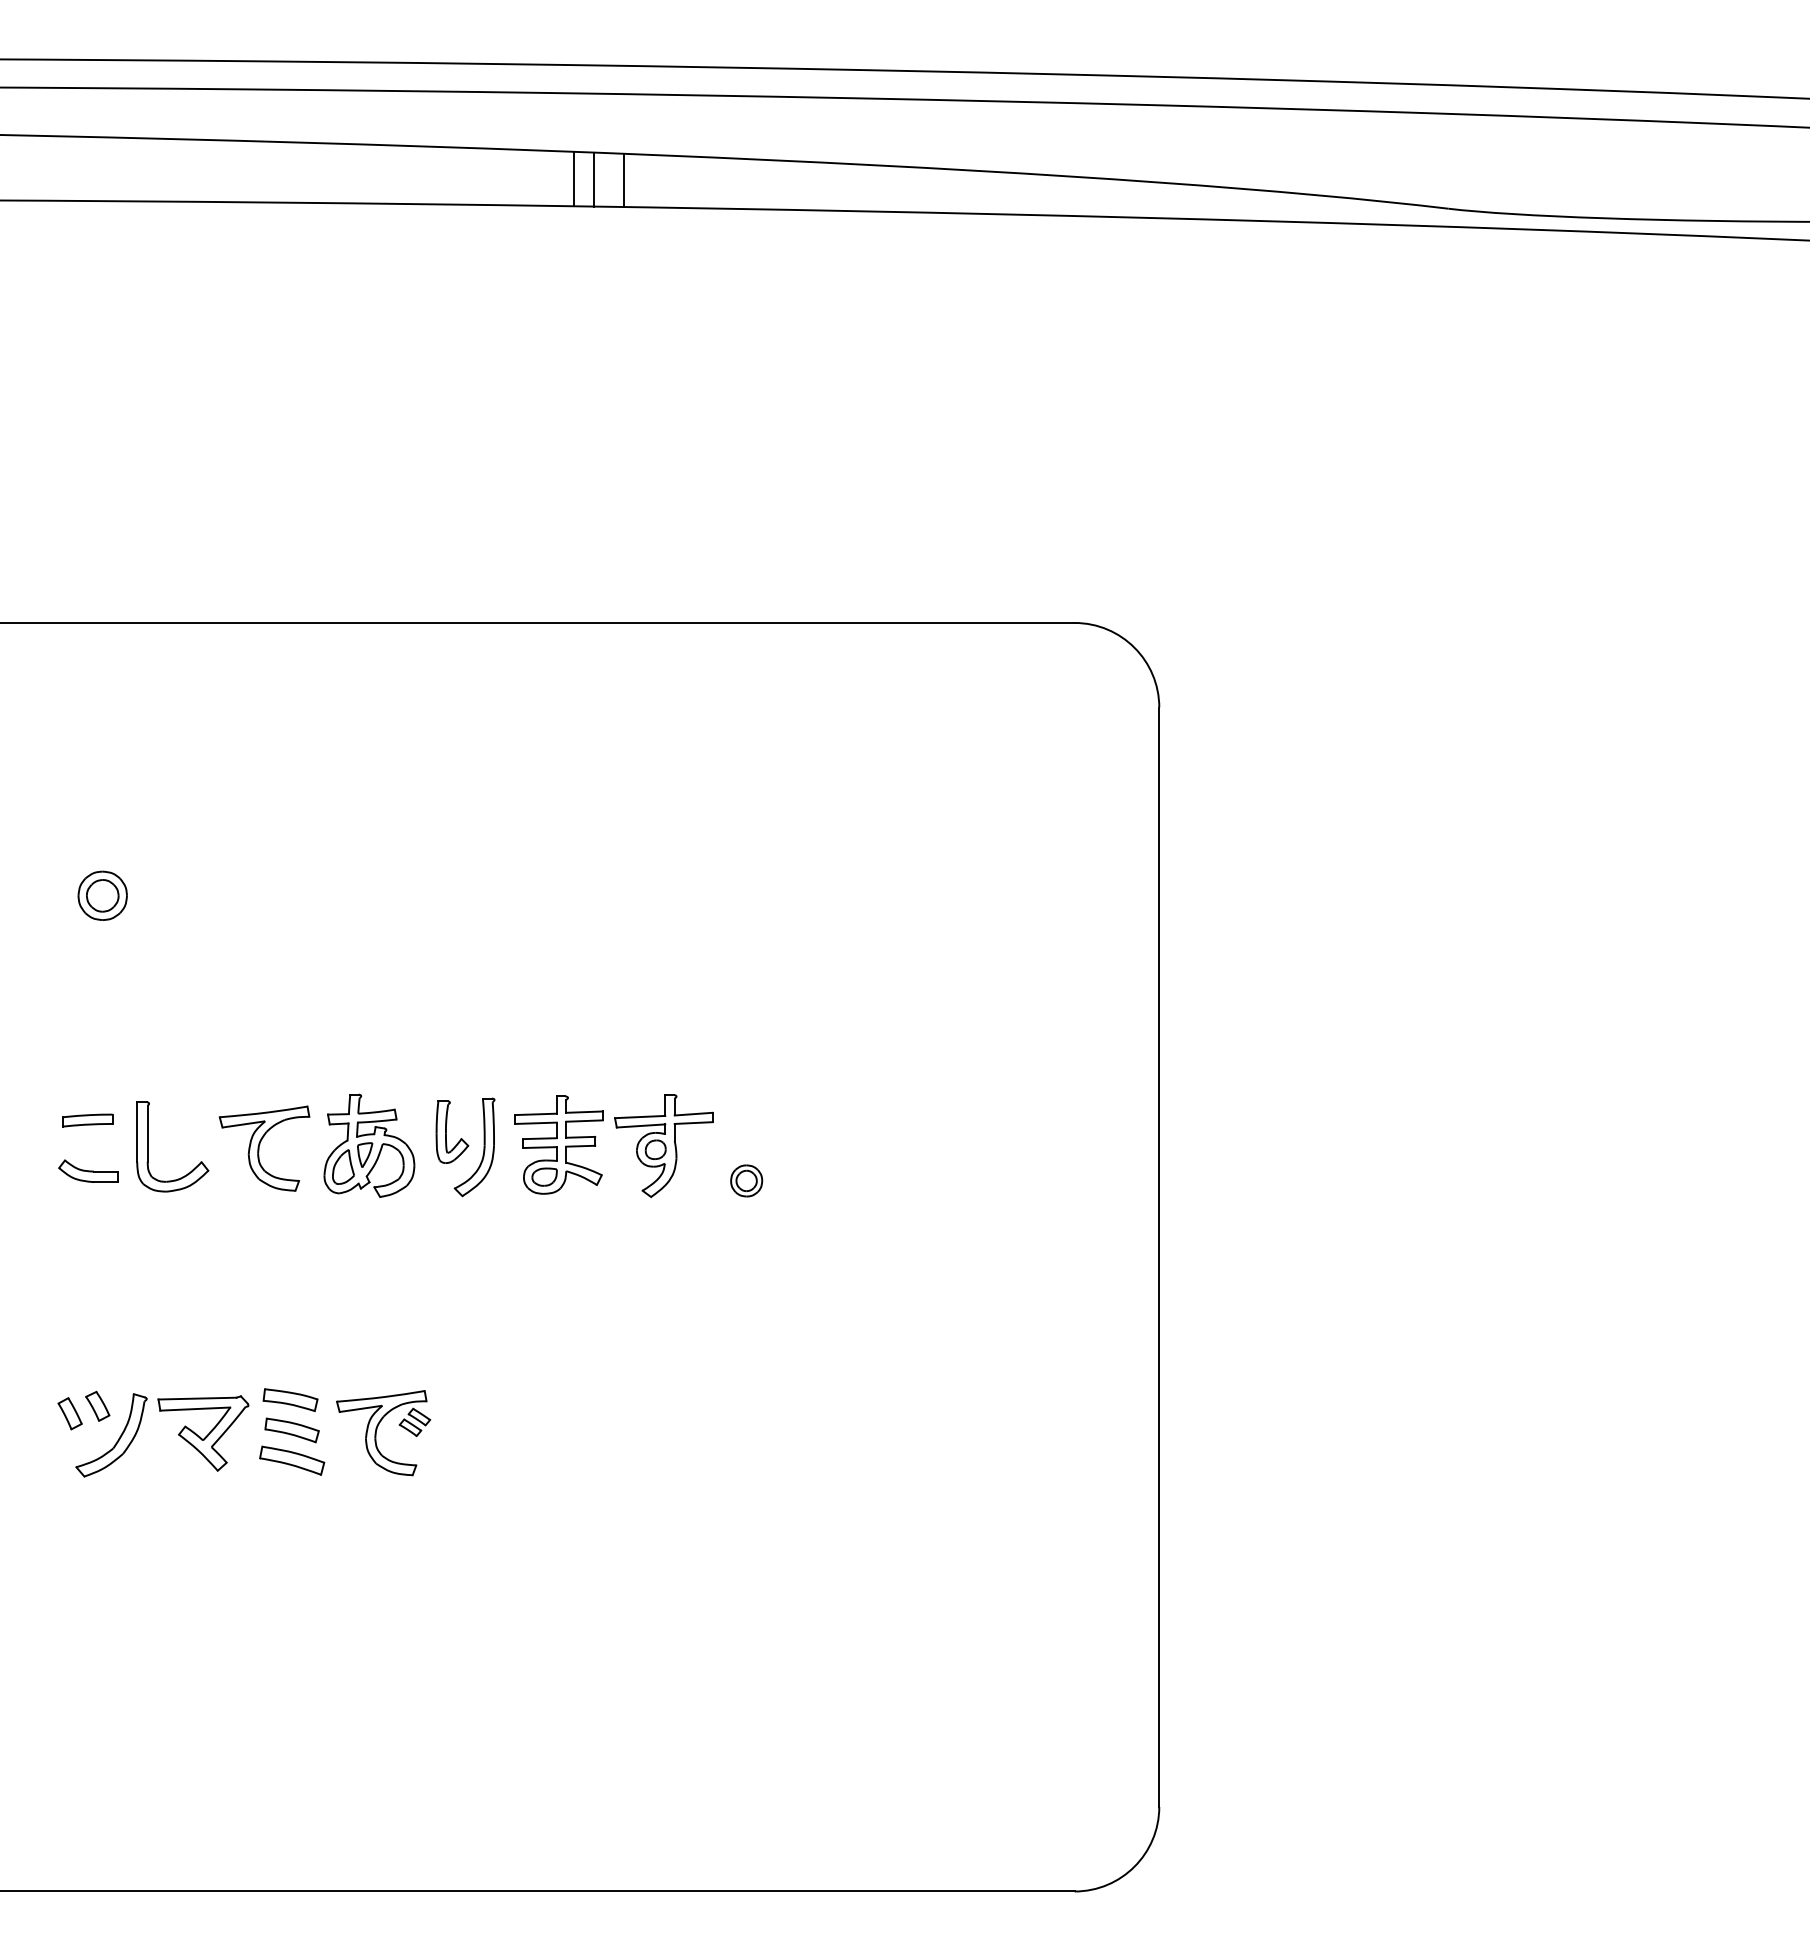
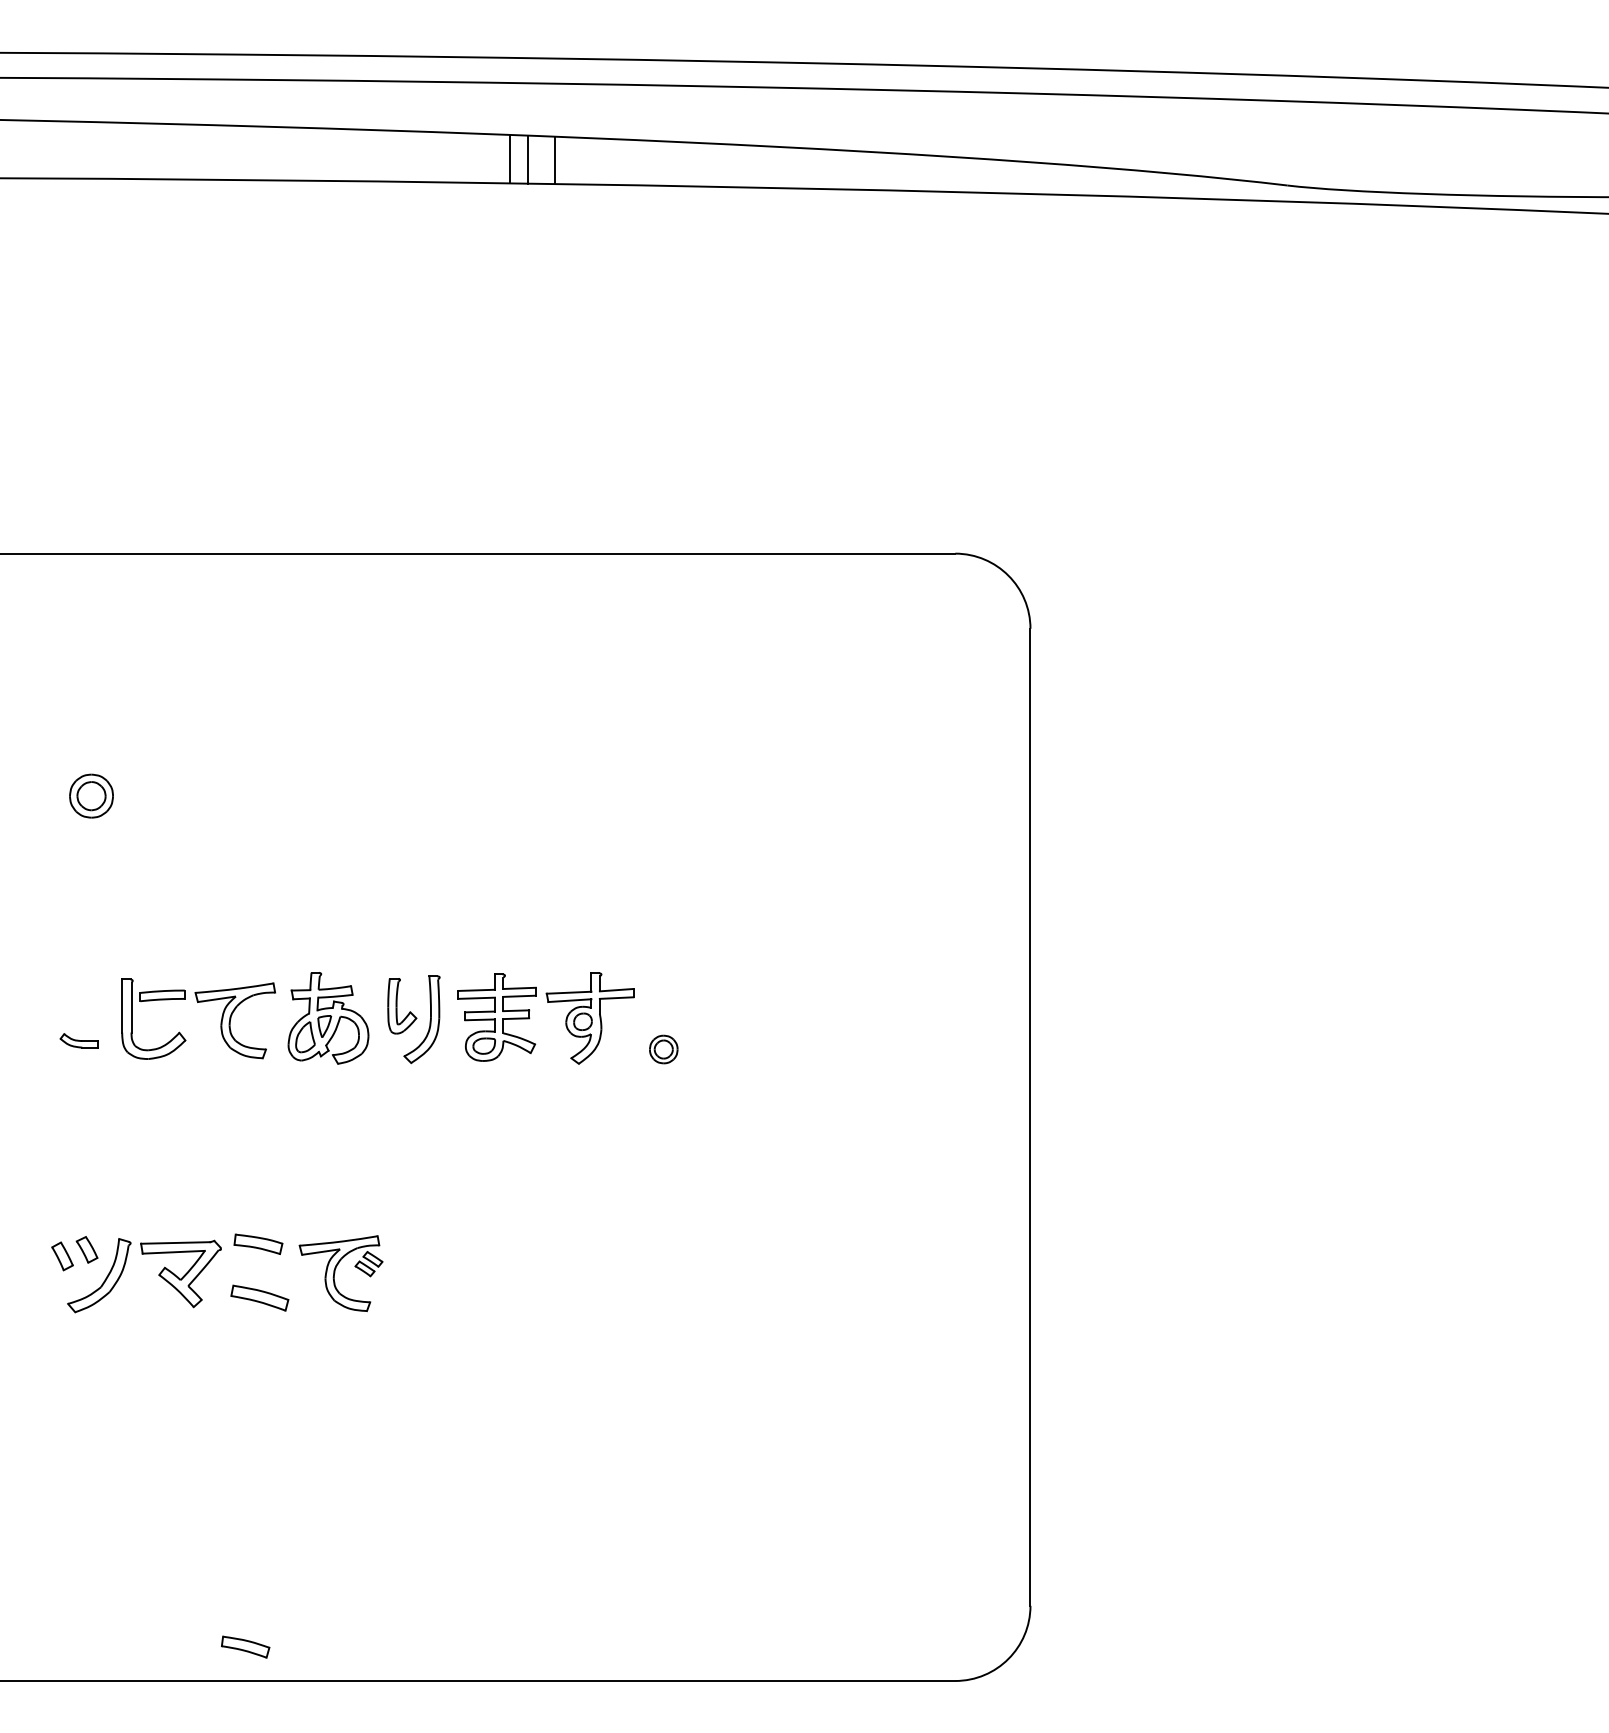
part: (87, 1120) -> (162, 995), moved
part: (88, 1170) -> (78, 1040), size x0.7
part: (291, 1430) -> (245, 1647), moved

